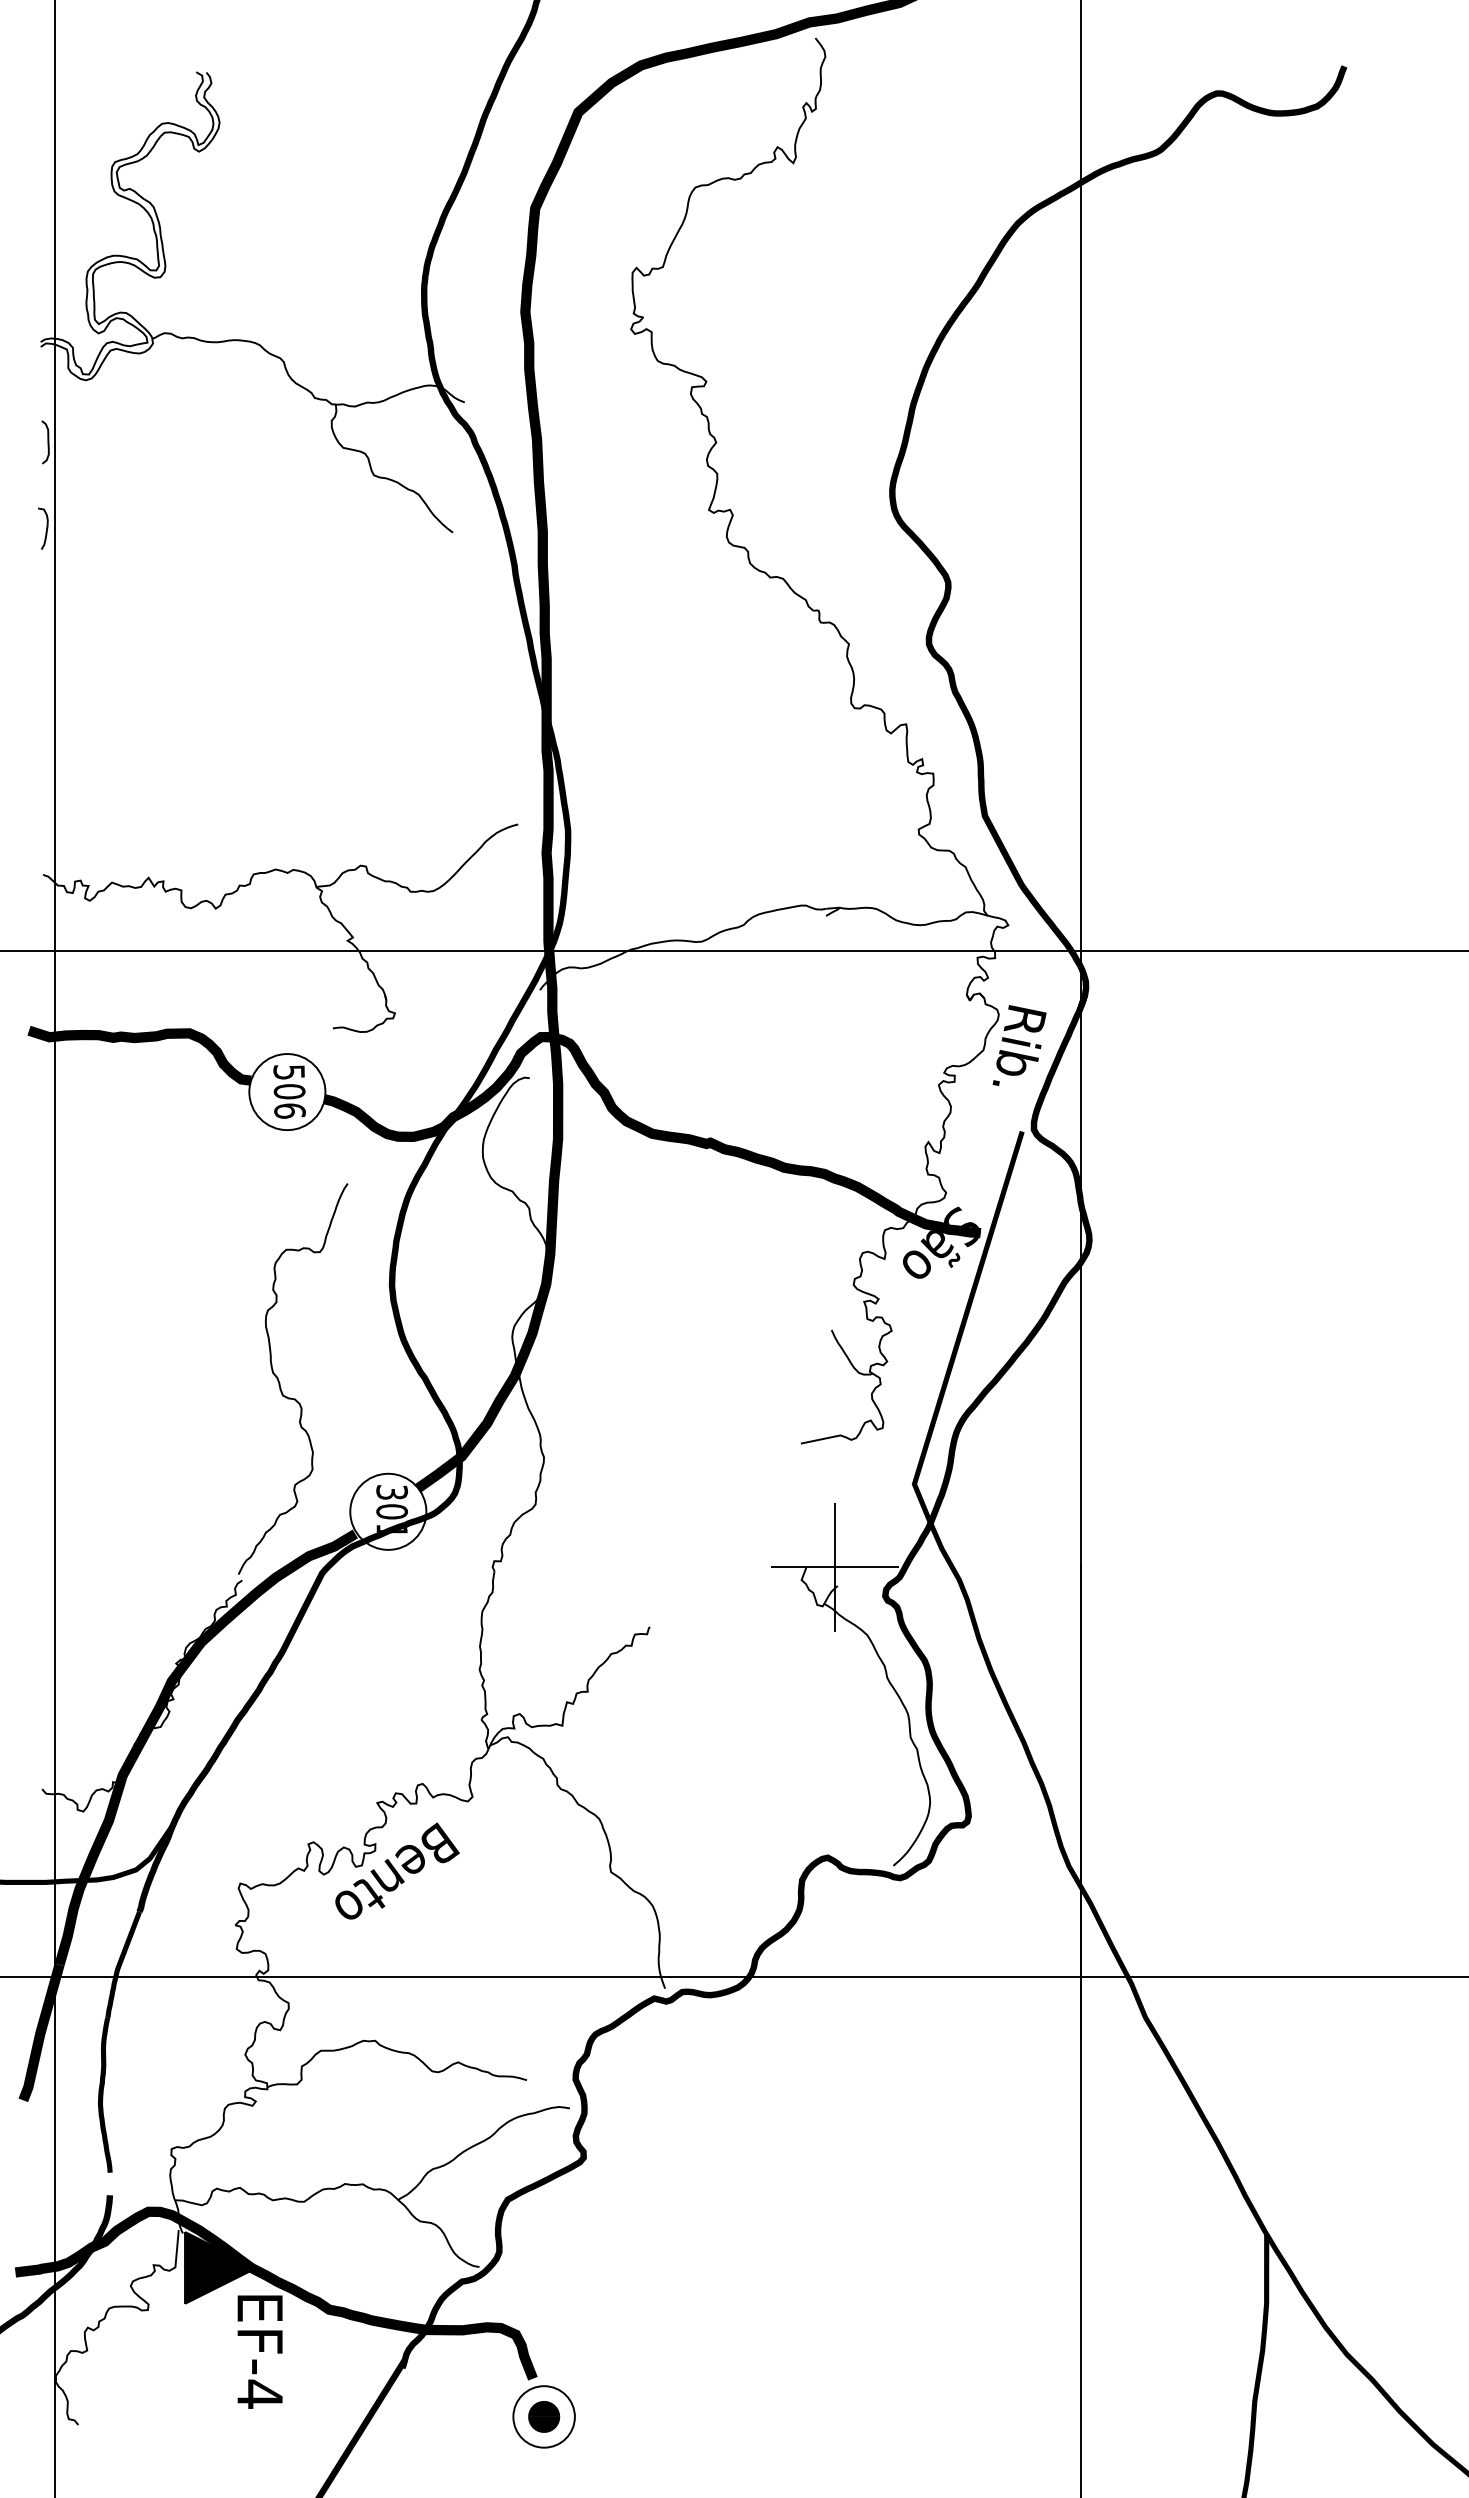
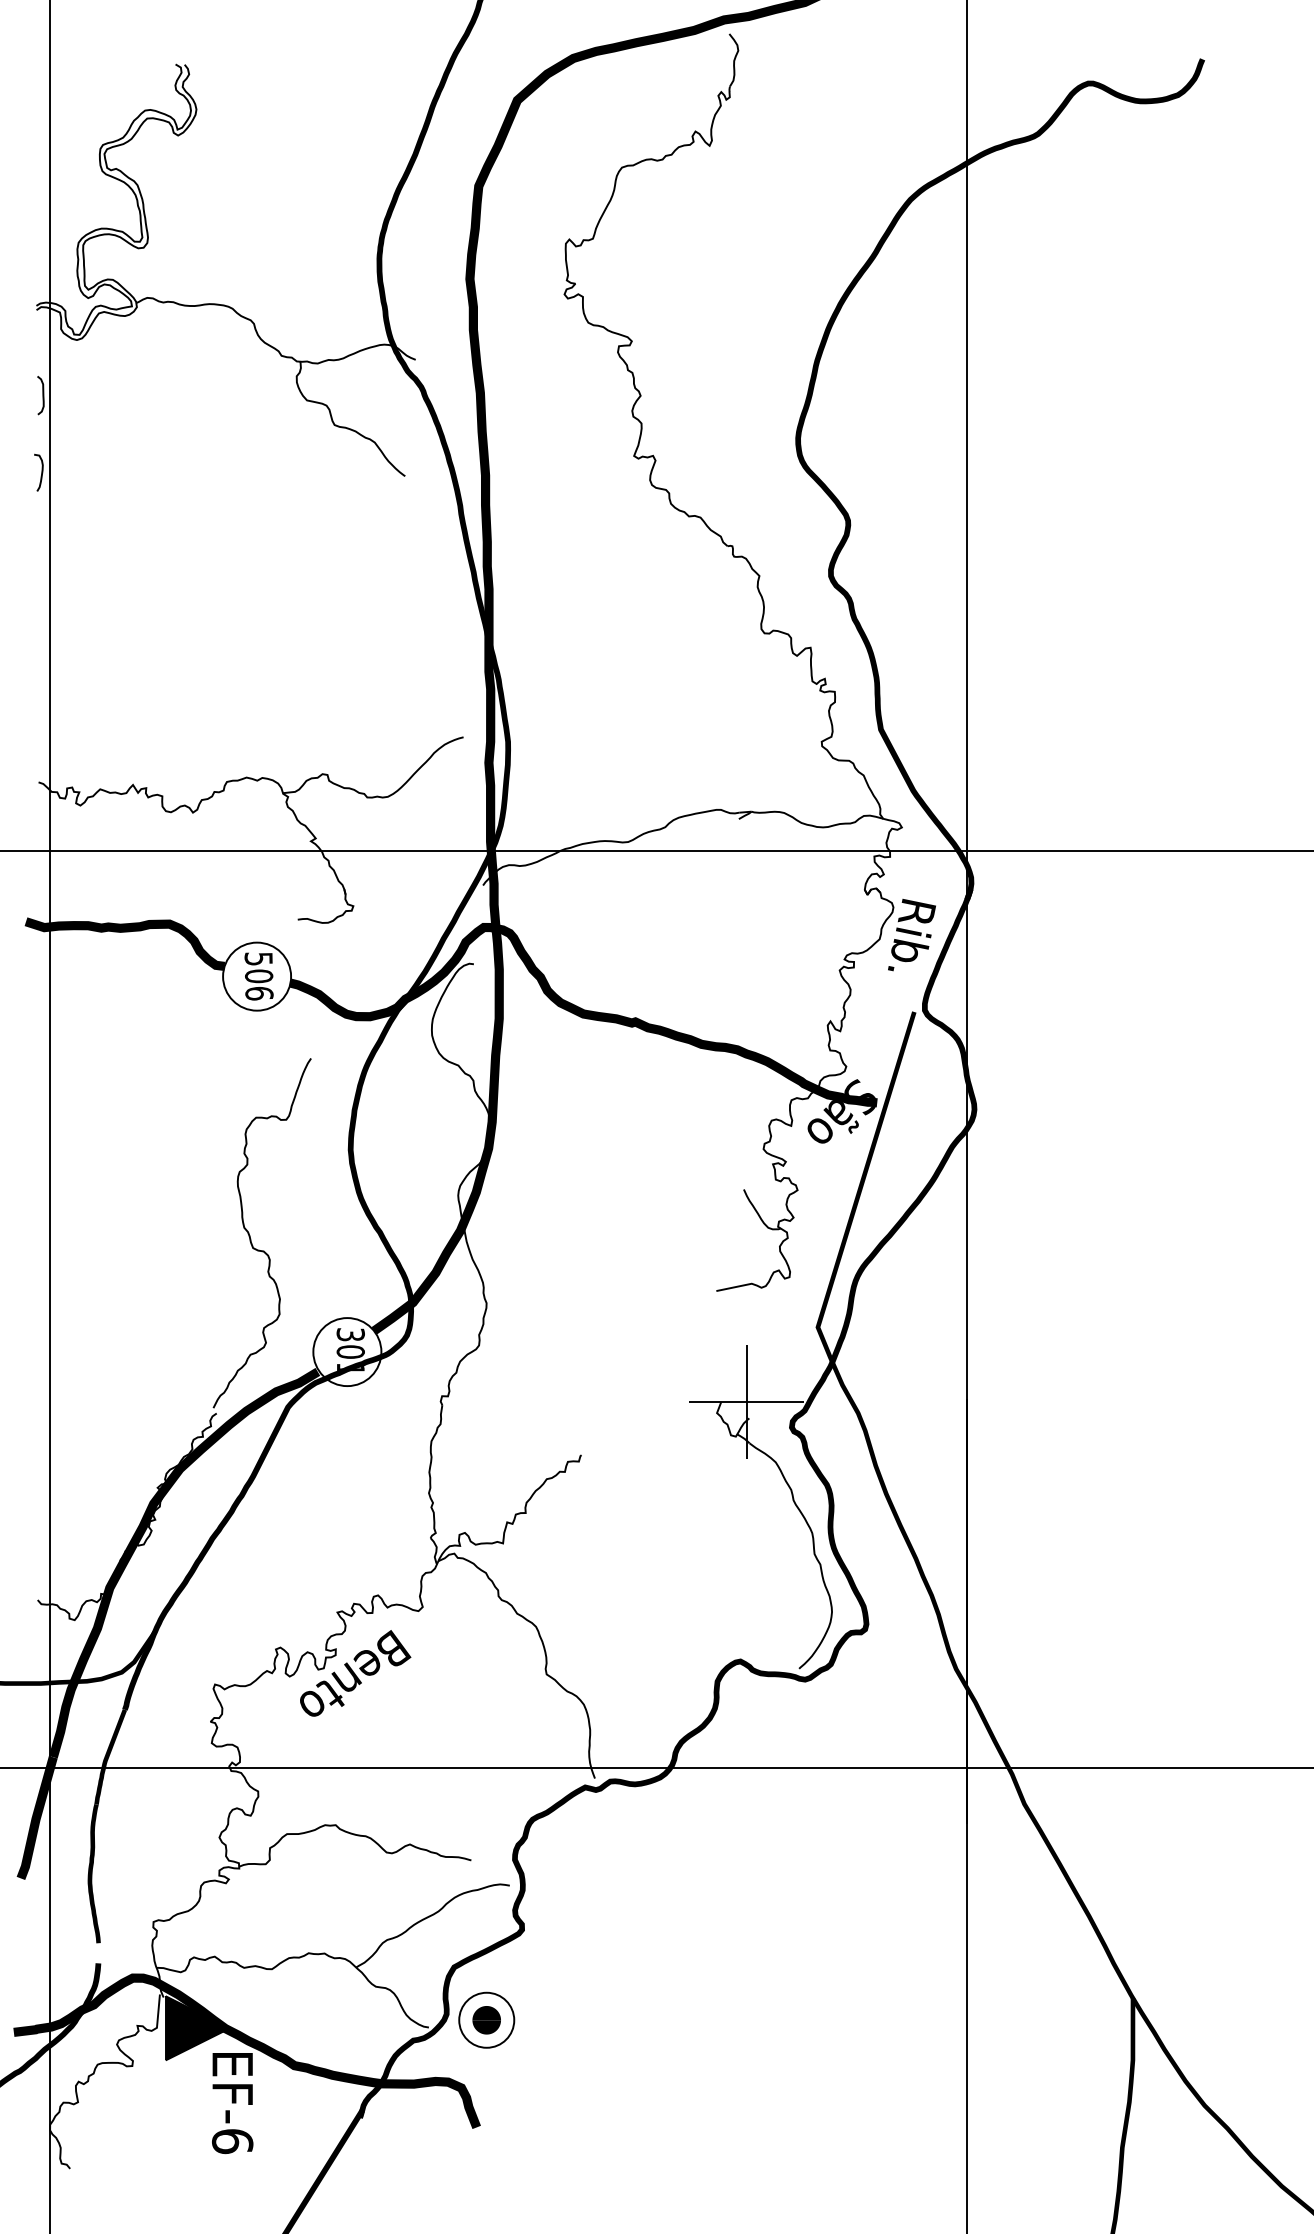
text: (259, 2393) -> (232, 2140), EF-4 -> EF-6
part: (543, 2416) -> (486, 2019), moved

